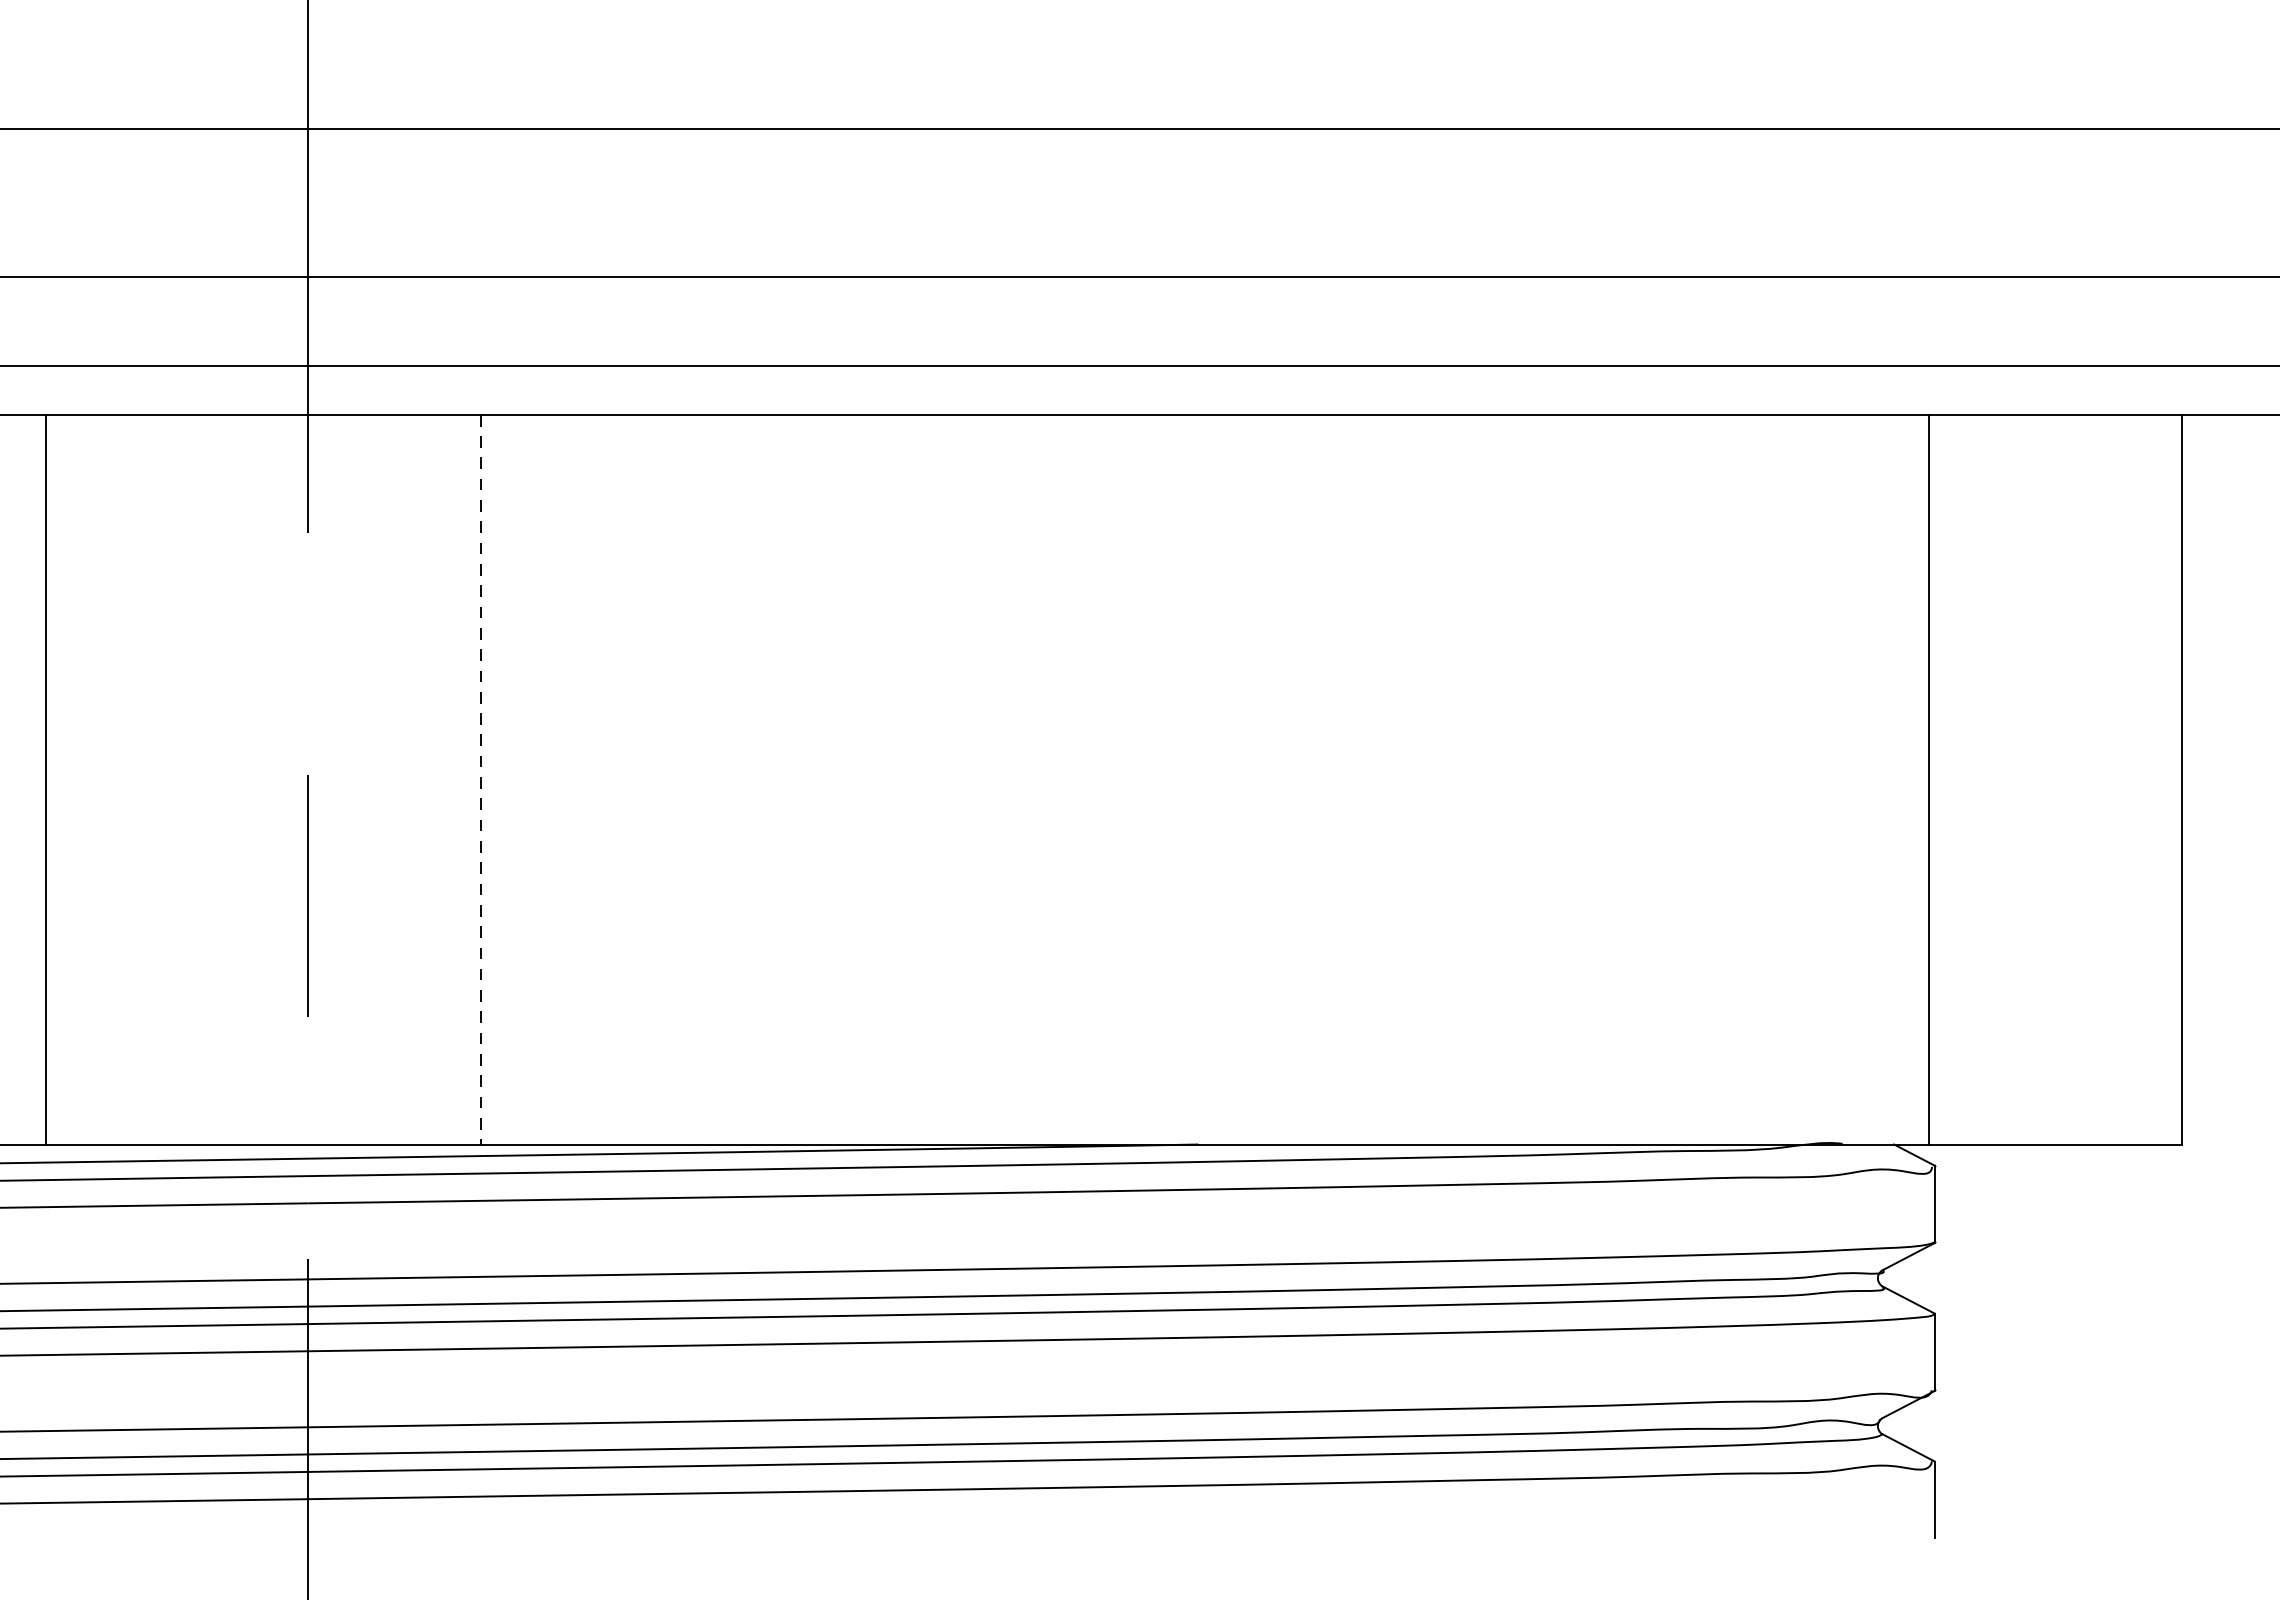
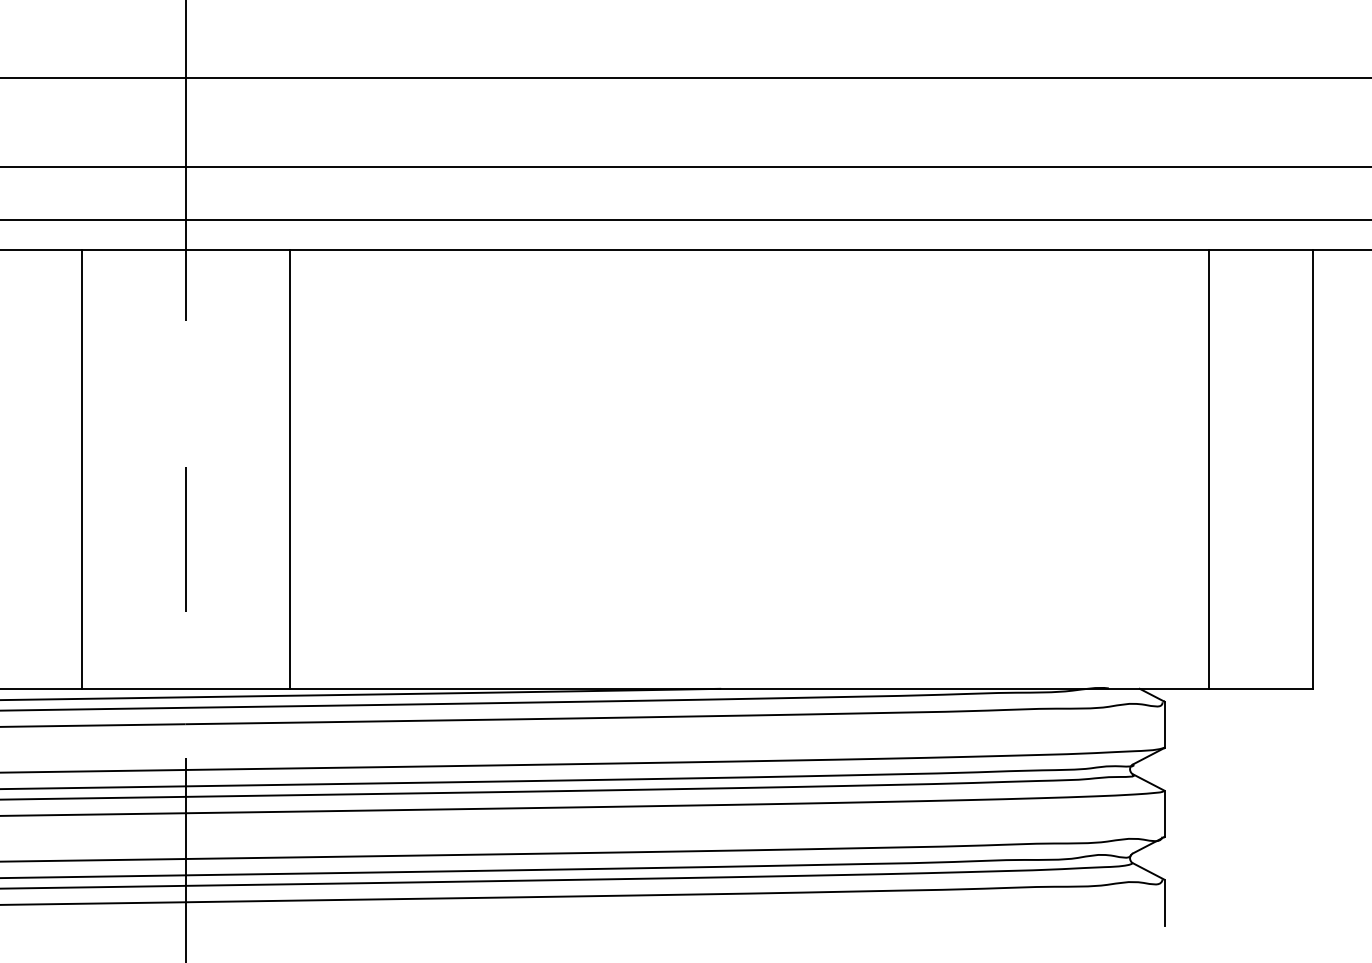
line: (45, 778) -> (81, 468), moved
line: (1928, 778) -> (1208, 468), moved
line: (481, 780) -> (289, 469), dashed -> solid

